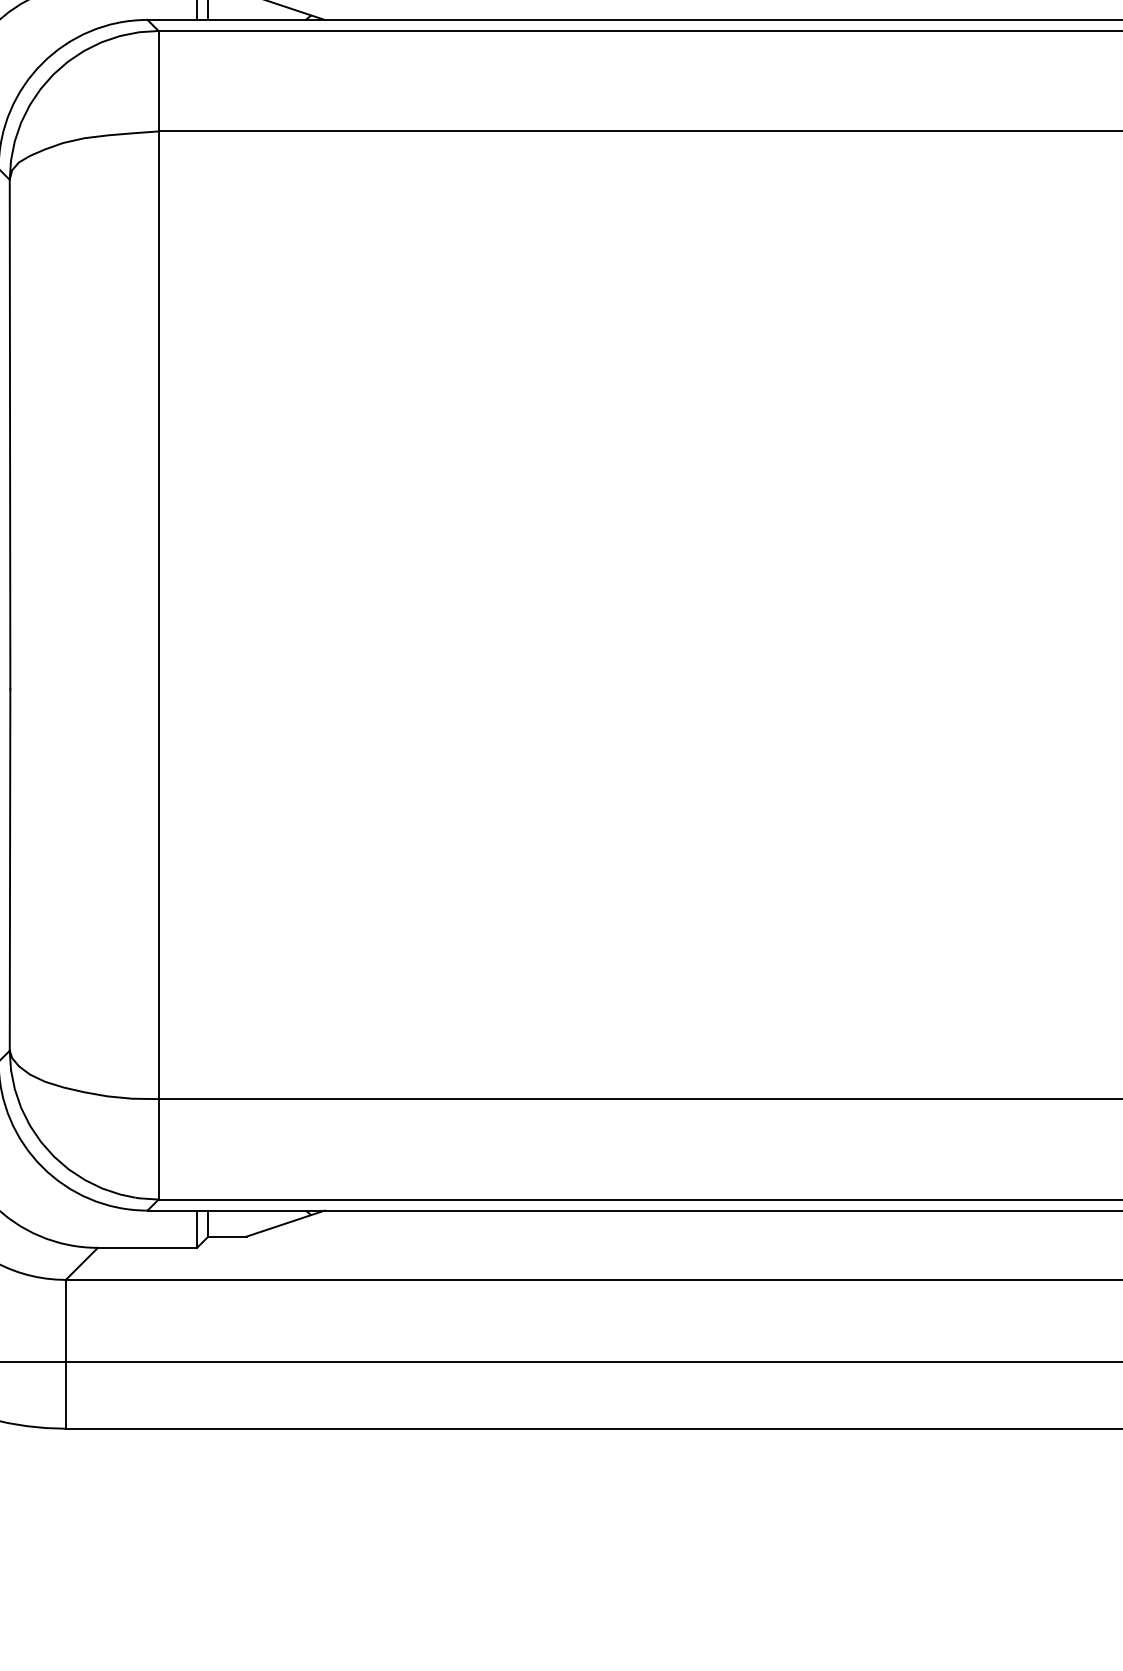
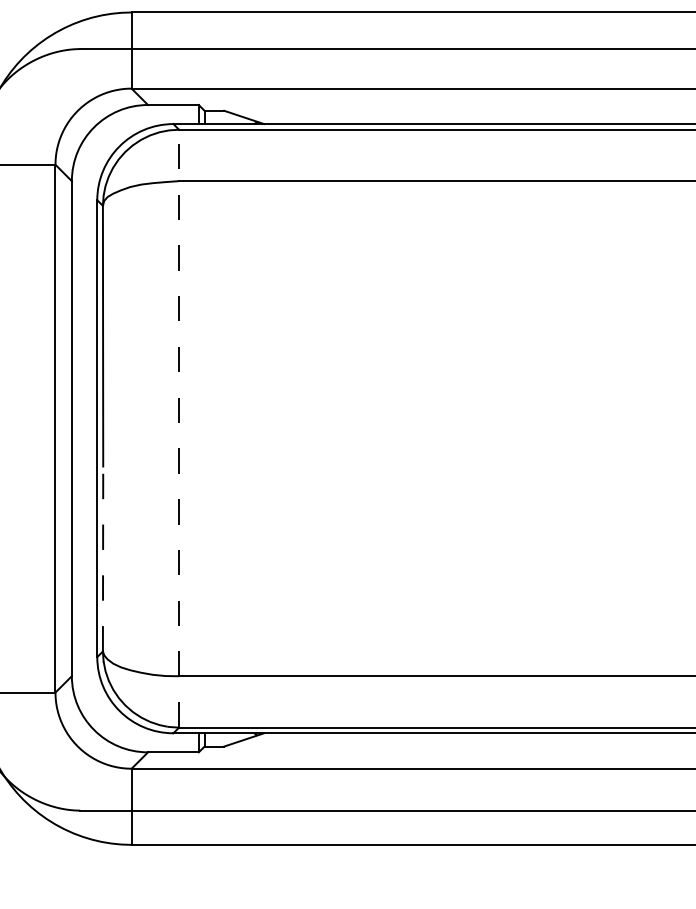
line: (159, 614) -> (179, 428), solid -> dashed
line: (10, 869) -> (103, 558), solid -> dashed

